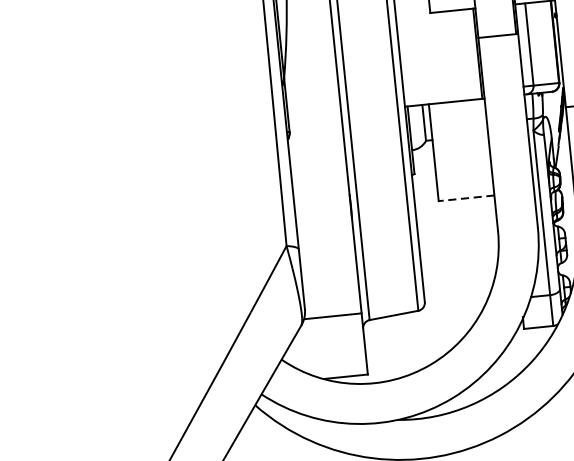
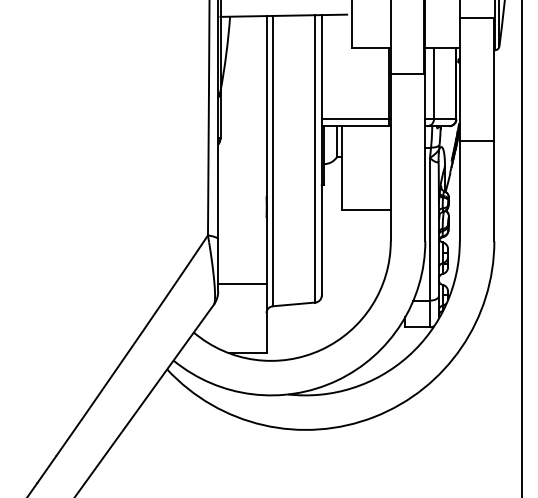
line: (443, 95) -> (355, 119), added
line: (466, 198) -> (366, 210), dashed -> solid
line: (333, 315) -> (242, 283), moved

